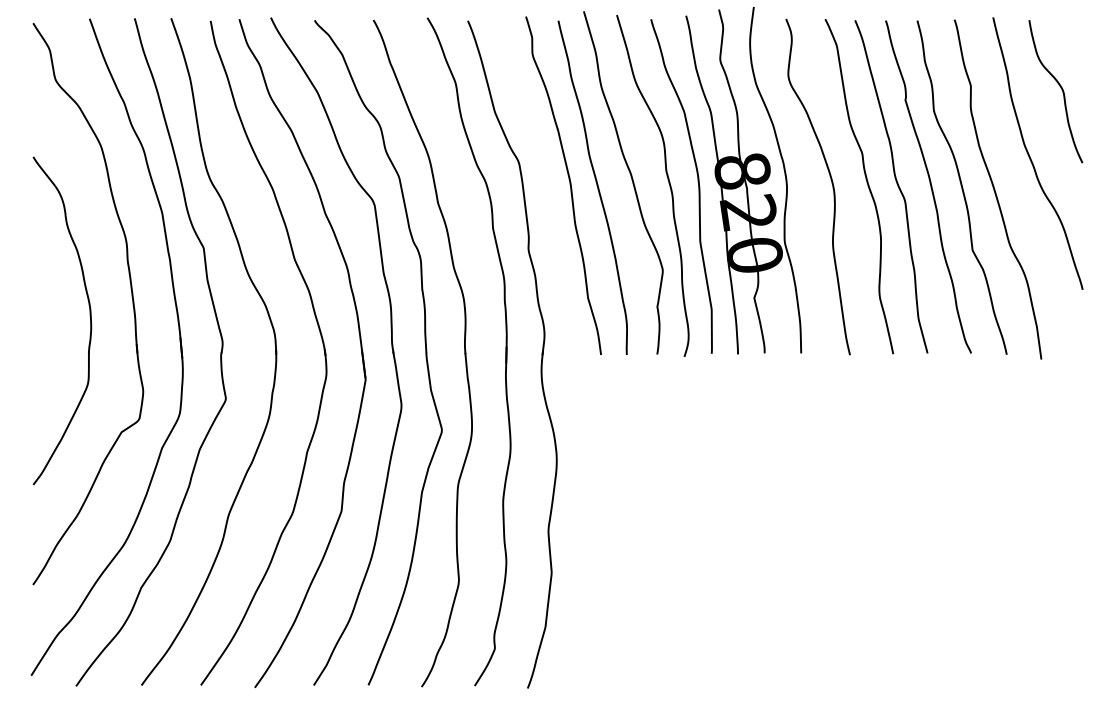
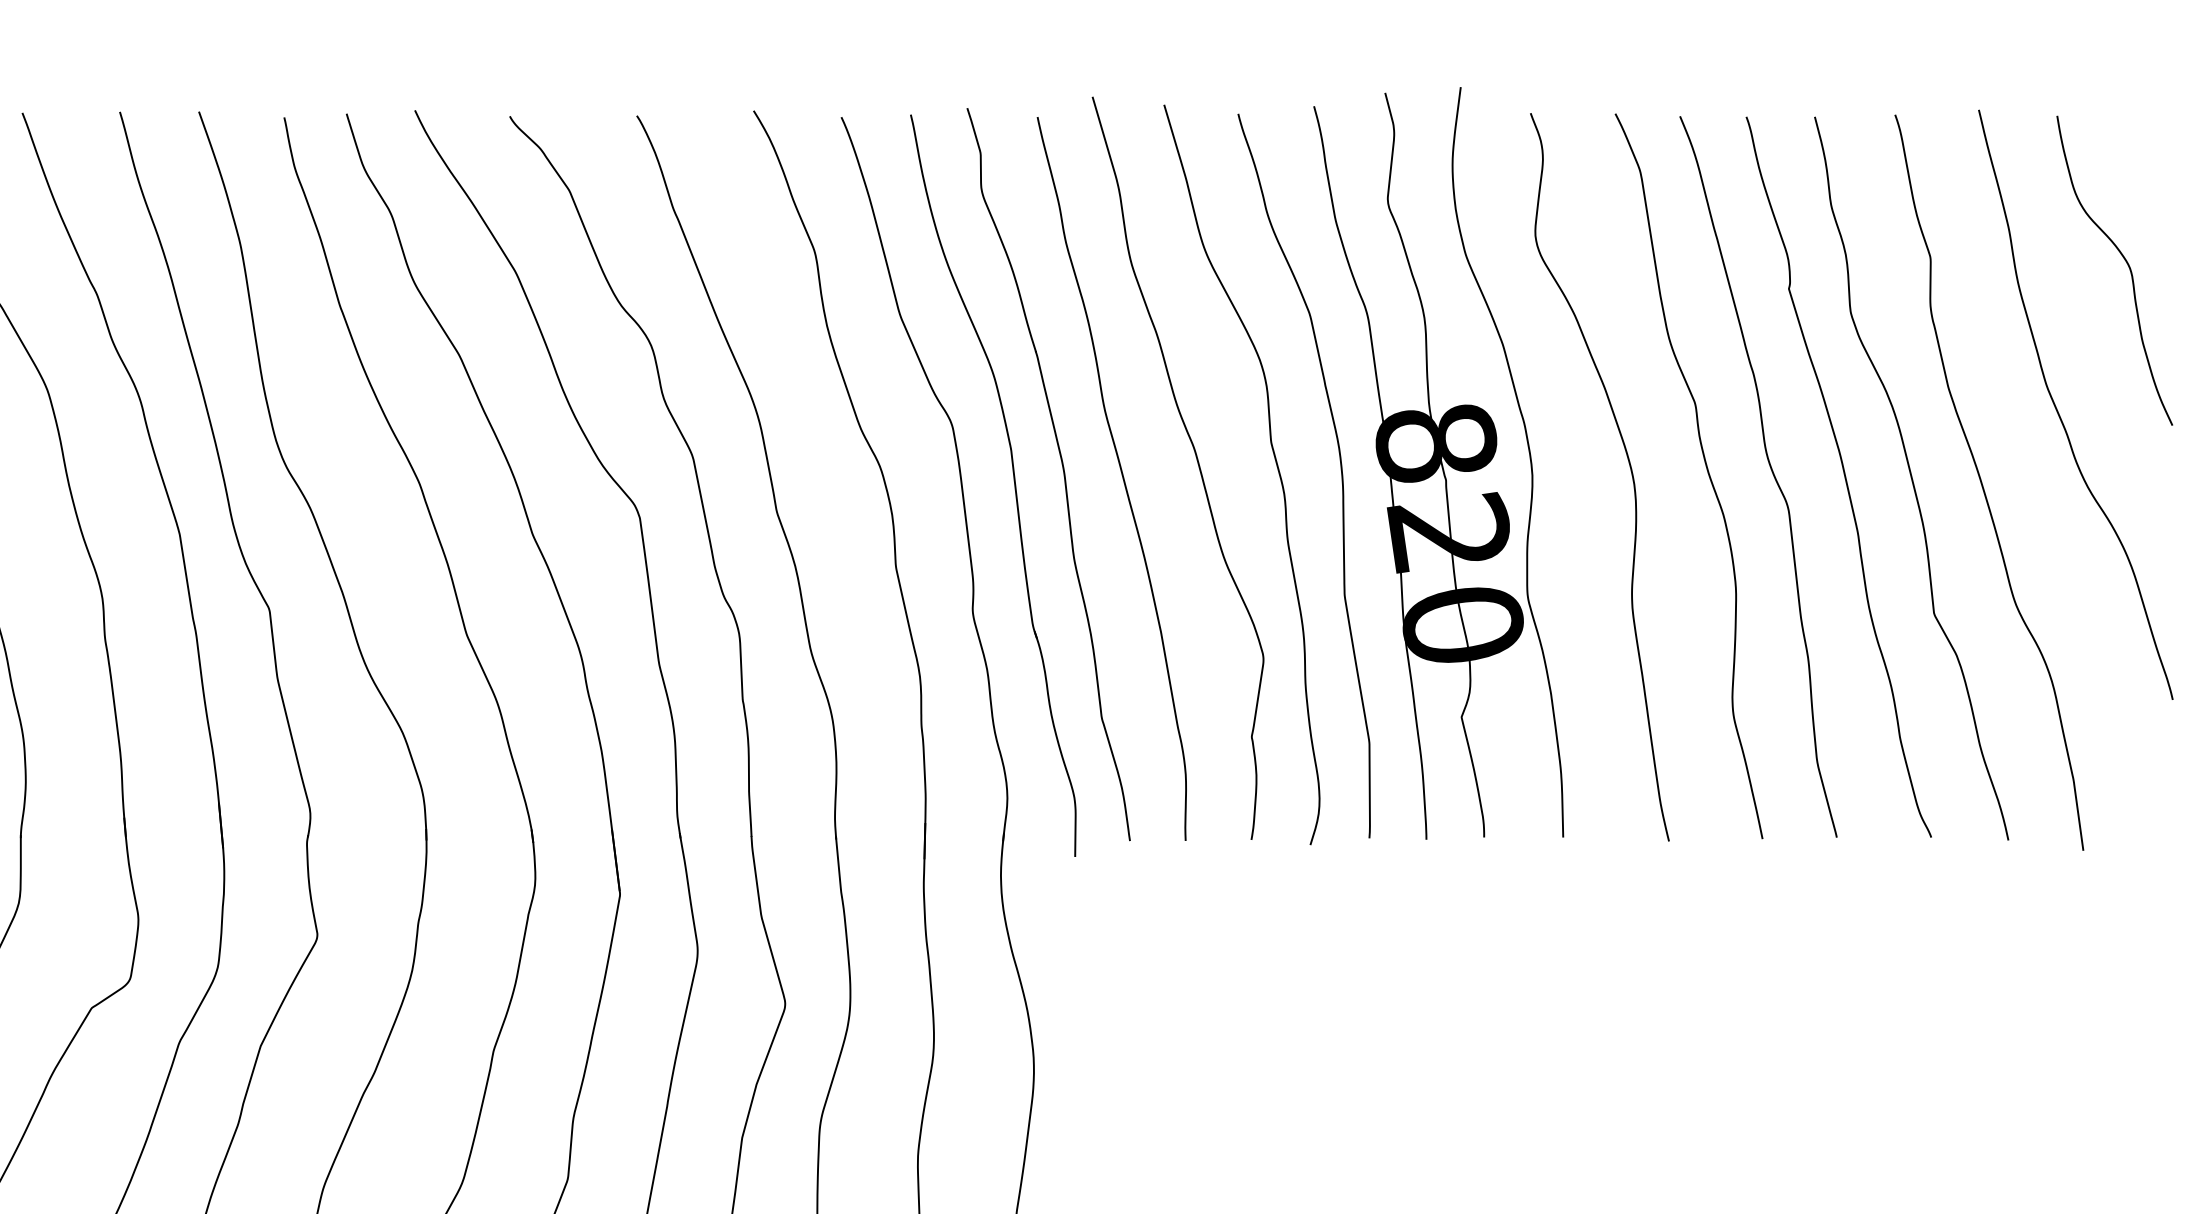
part: (546, 187) -> (1011, 478), added

